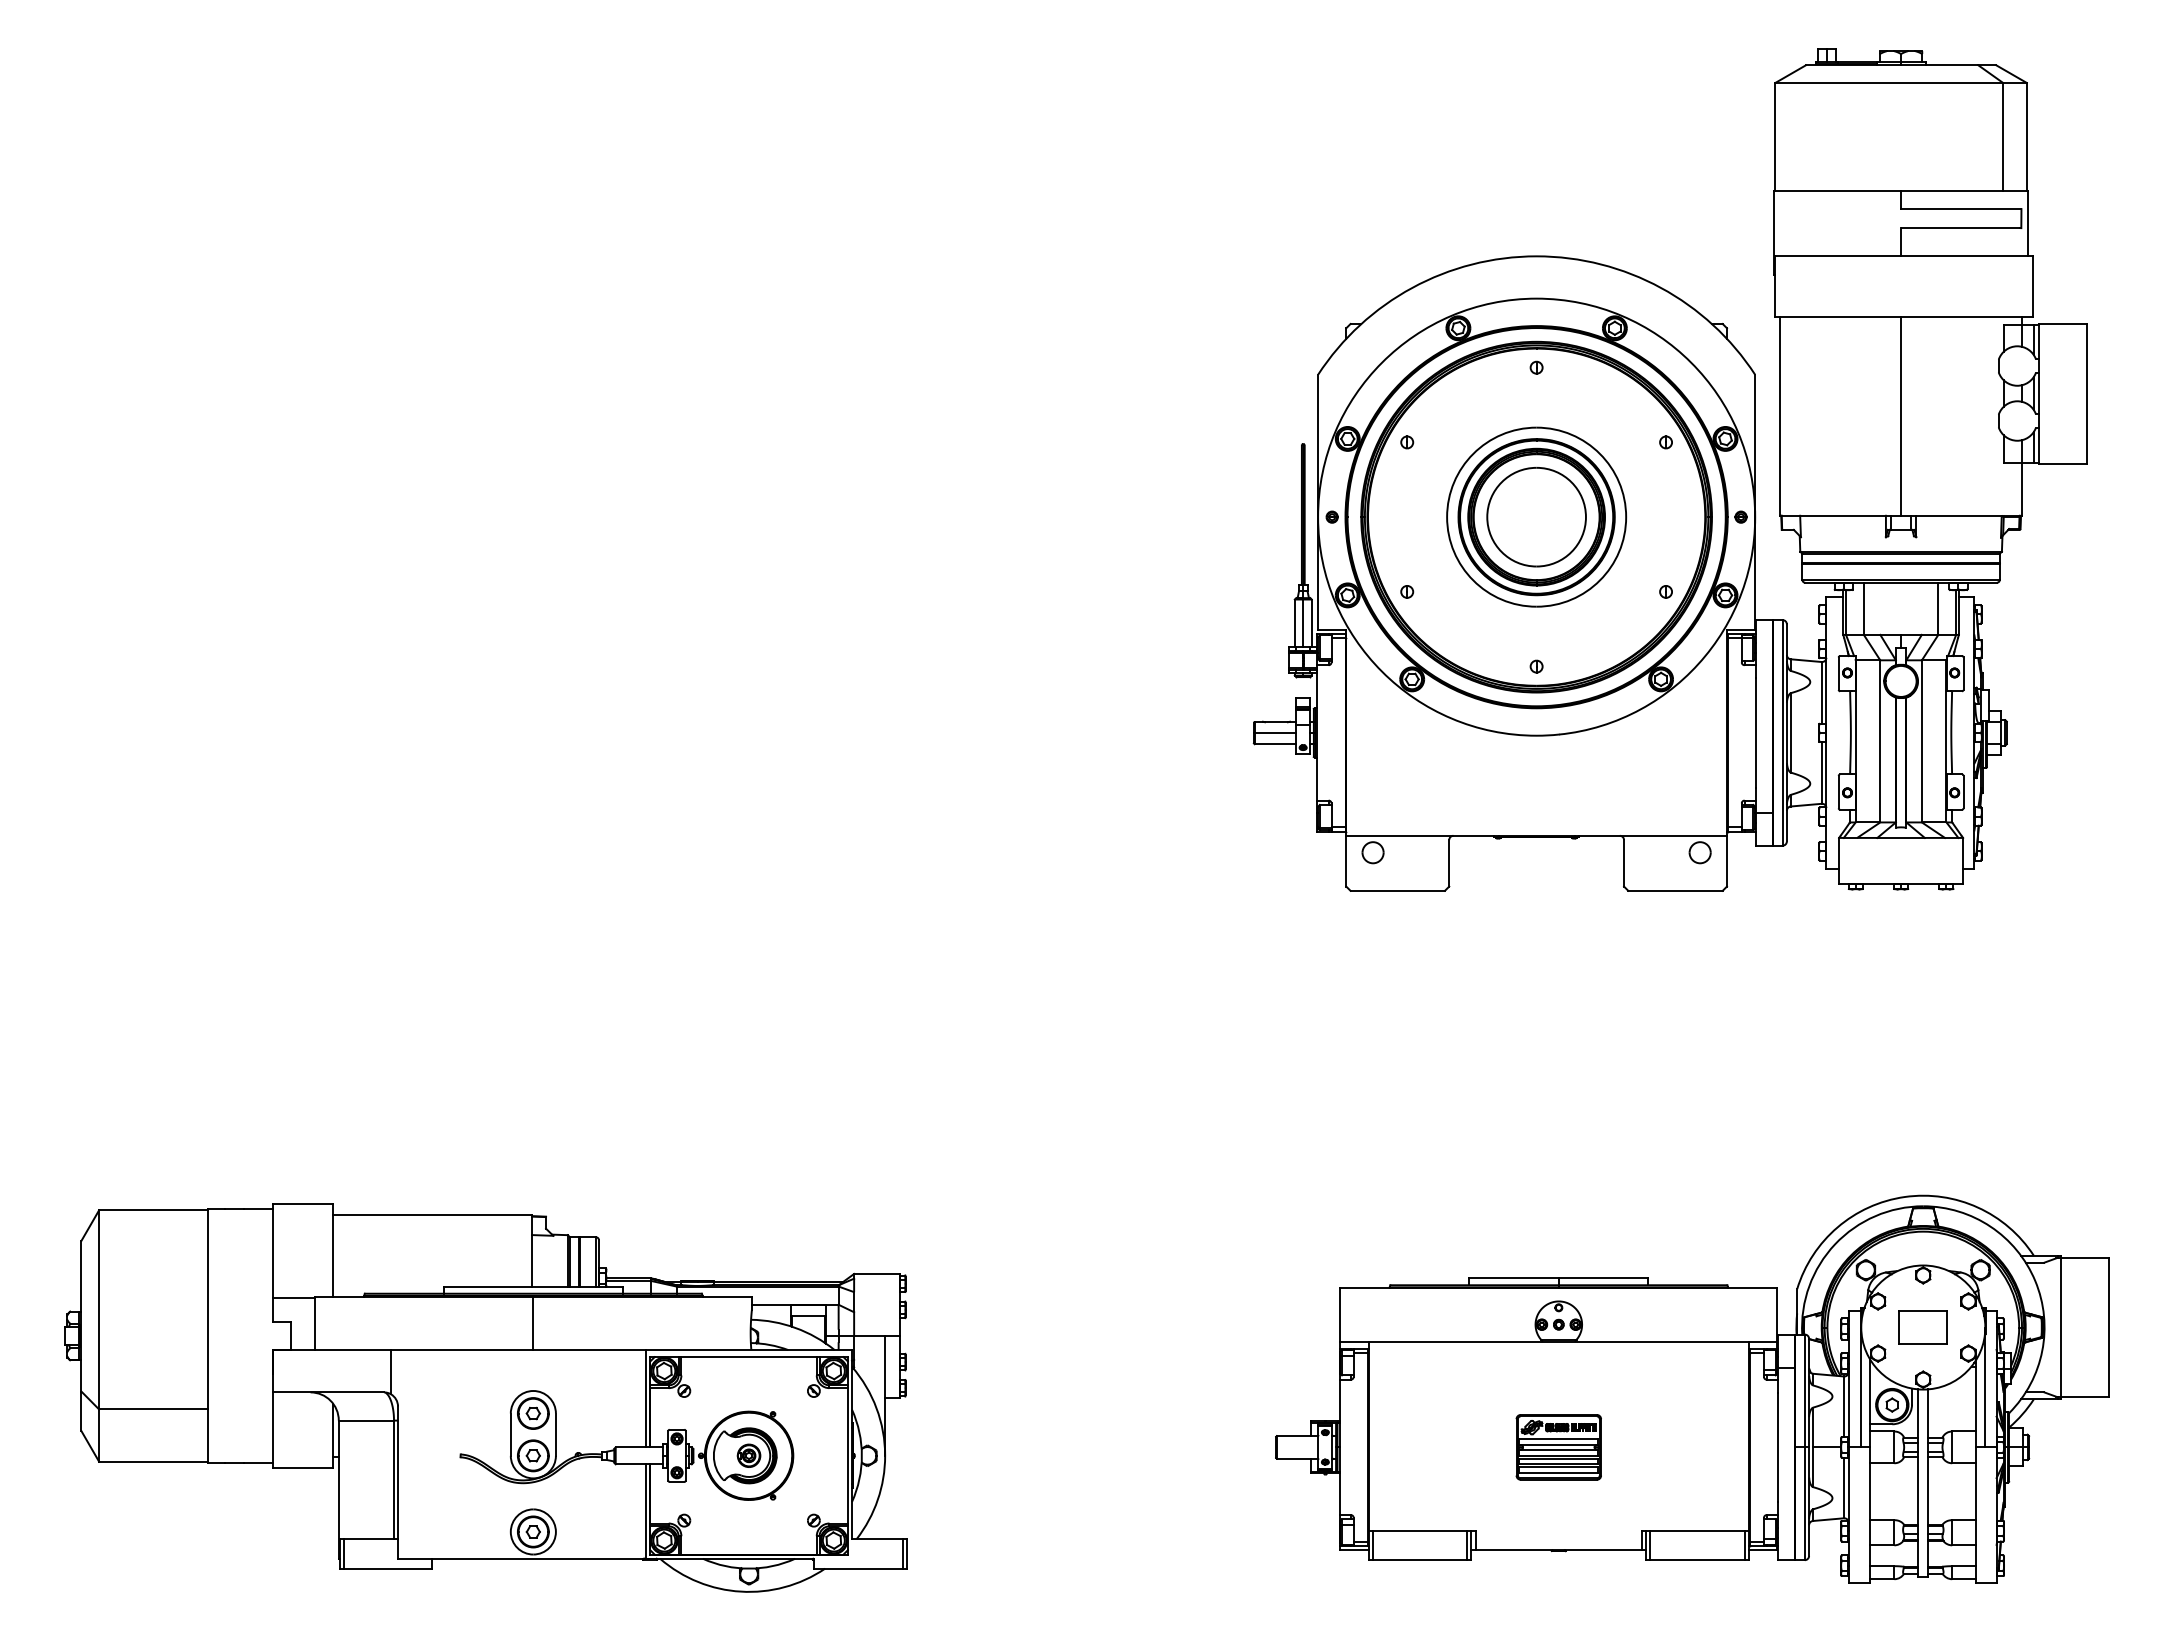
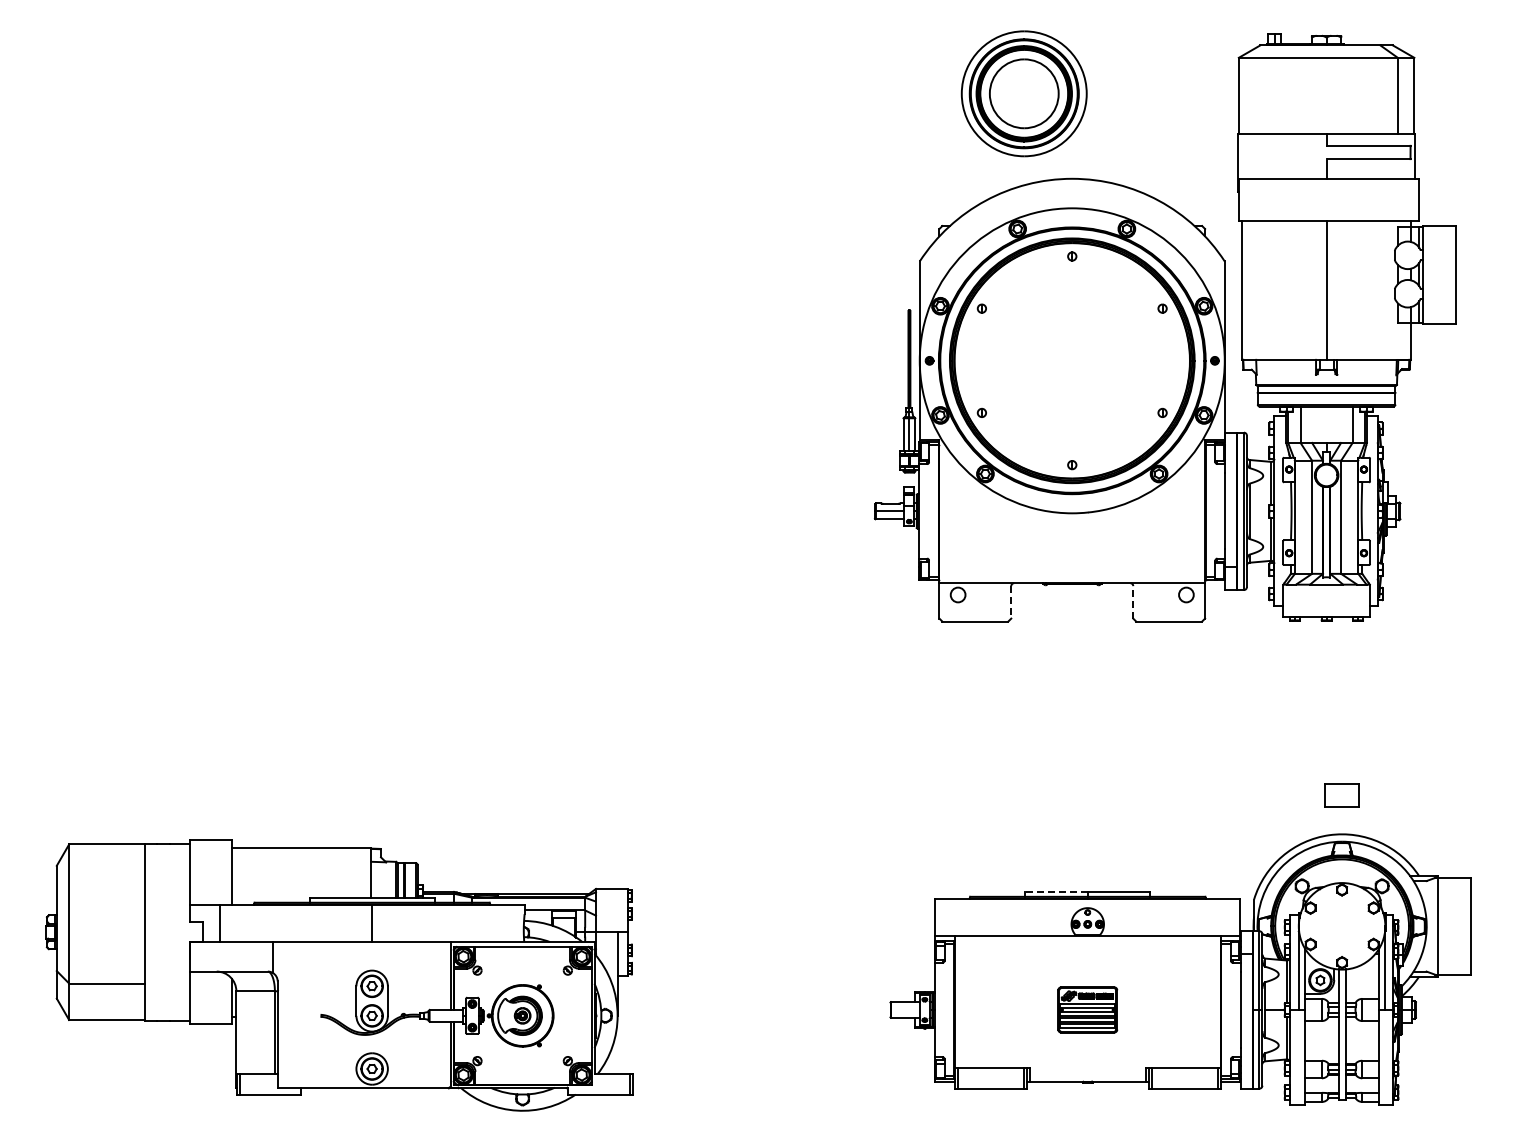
part: (1535, 516) -> (1023, 93), moved
line: (1624, 862) -> (1133, 601), solid -> dashed
line: (1449, 863) -> (1011, 602), solid -> dashed
line: (1514, 1277) -> (1056, 891), solid -> dashed
part: (1922, 1327) -> (1341, 795), moved

